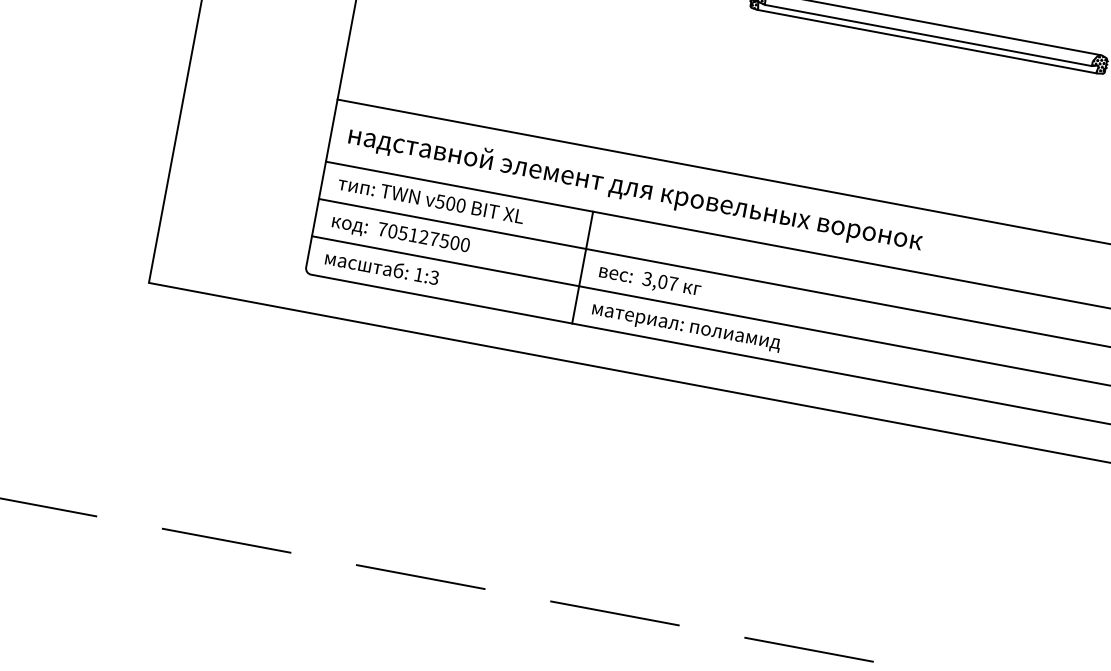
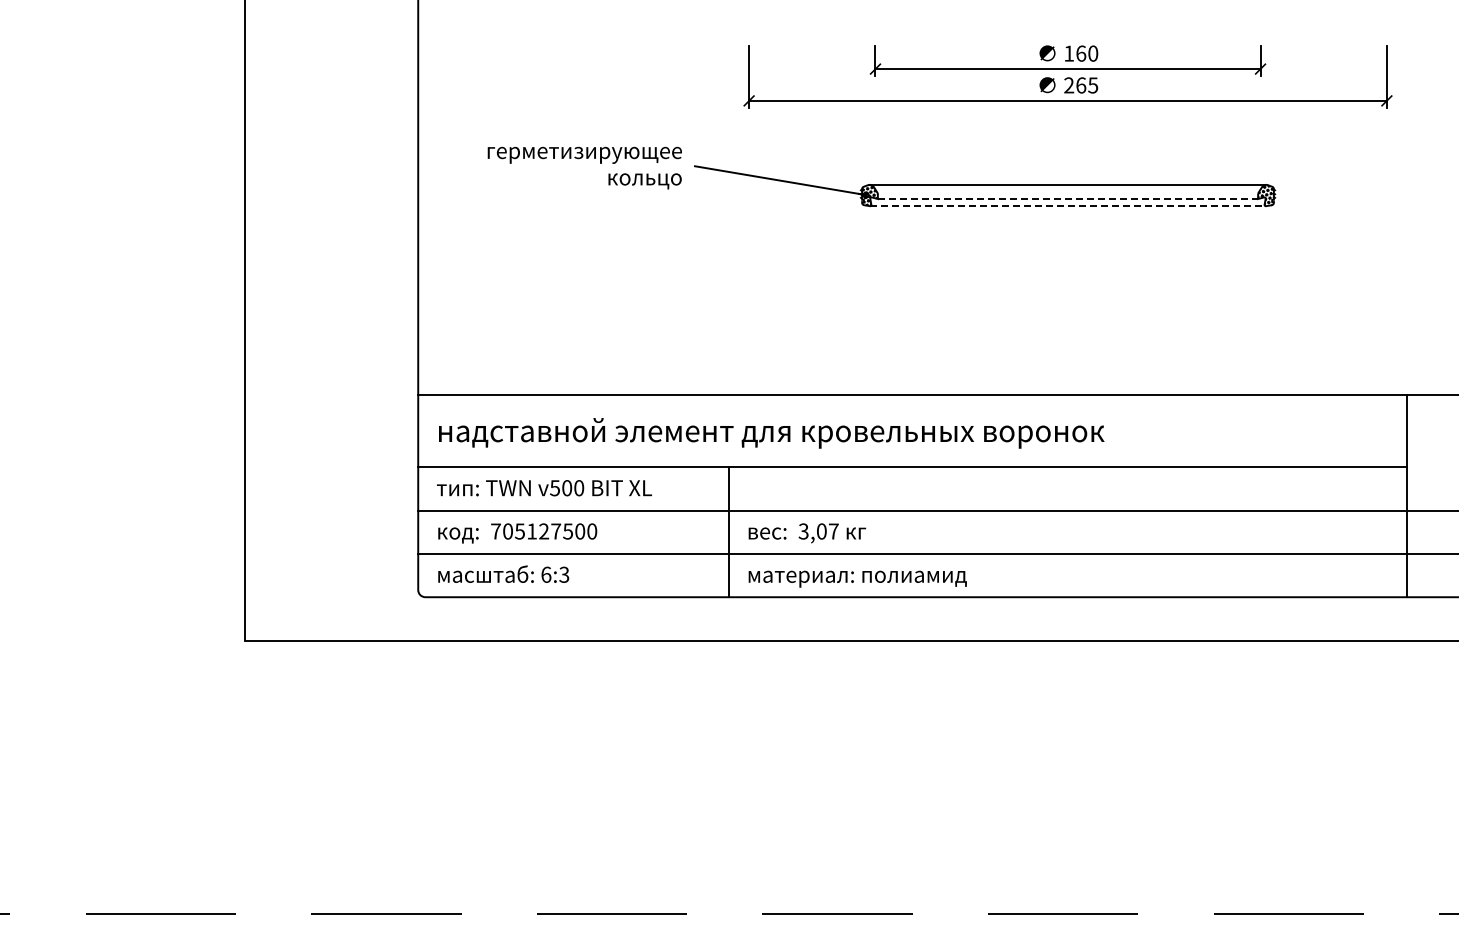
line: (928, 35) -> (1068, 199), solid -> dashed
line: (927, 42) -> (1068, 206), solid -> dashed
text: (419, 274) -> (546, 574), 1:3 -> 6:3

